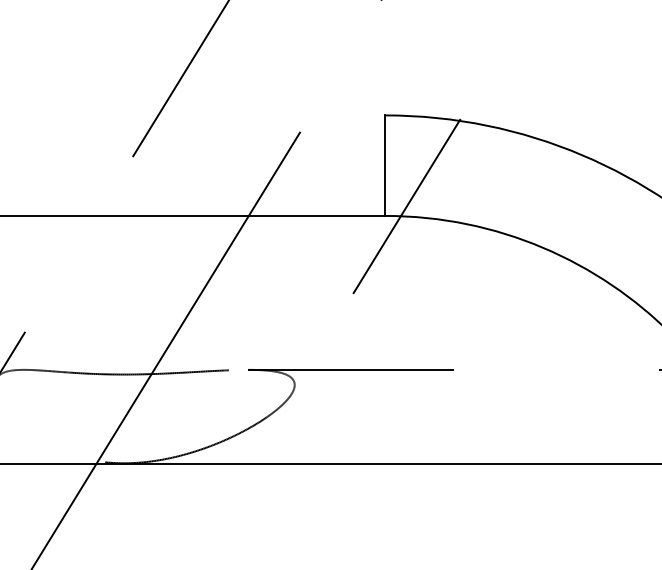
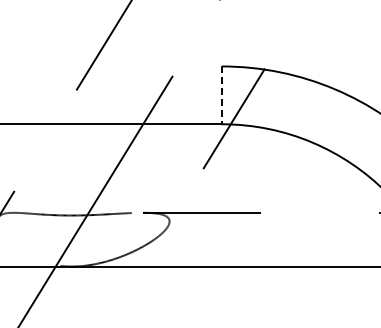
line: (384, 165) -> (221, 95), solid -> dashed

